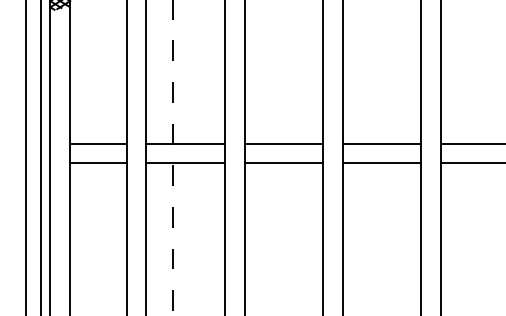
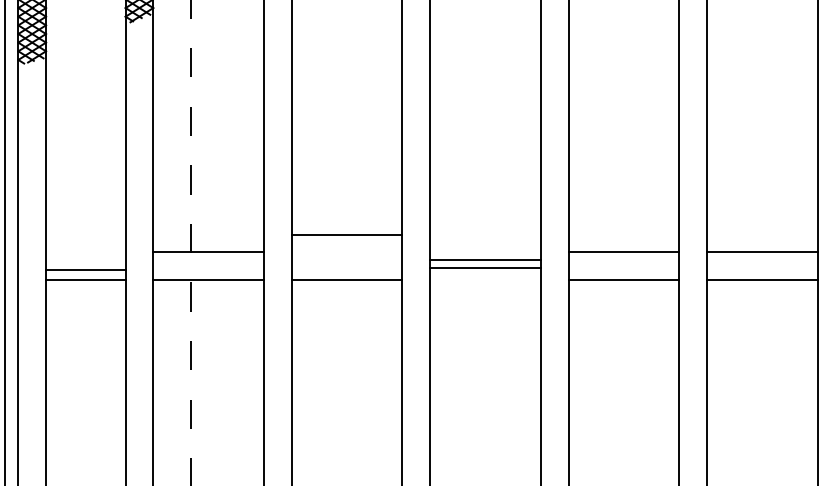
line: (98, 143) -> (85, 269), moved
line: (283, 143) -> (346, 234), moved
line: (382, 143) -> (485, 267), moved
line: (382, 163) -> (485, 259), moved

